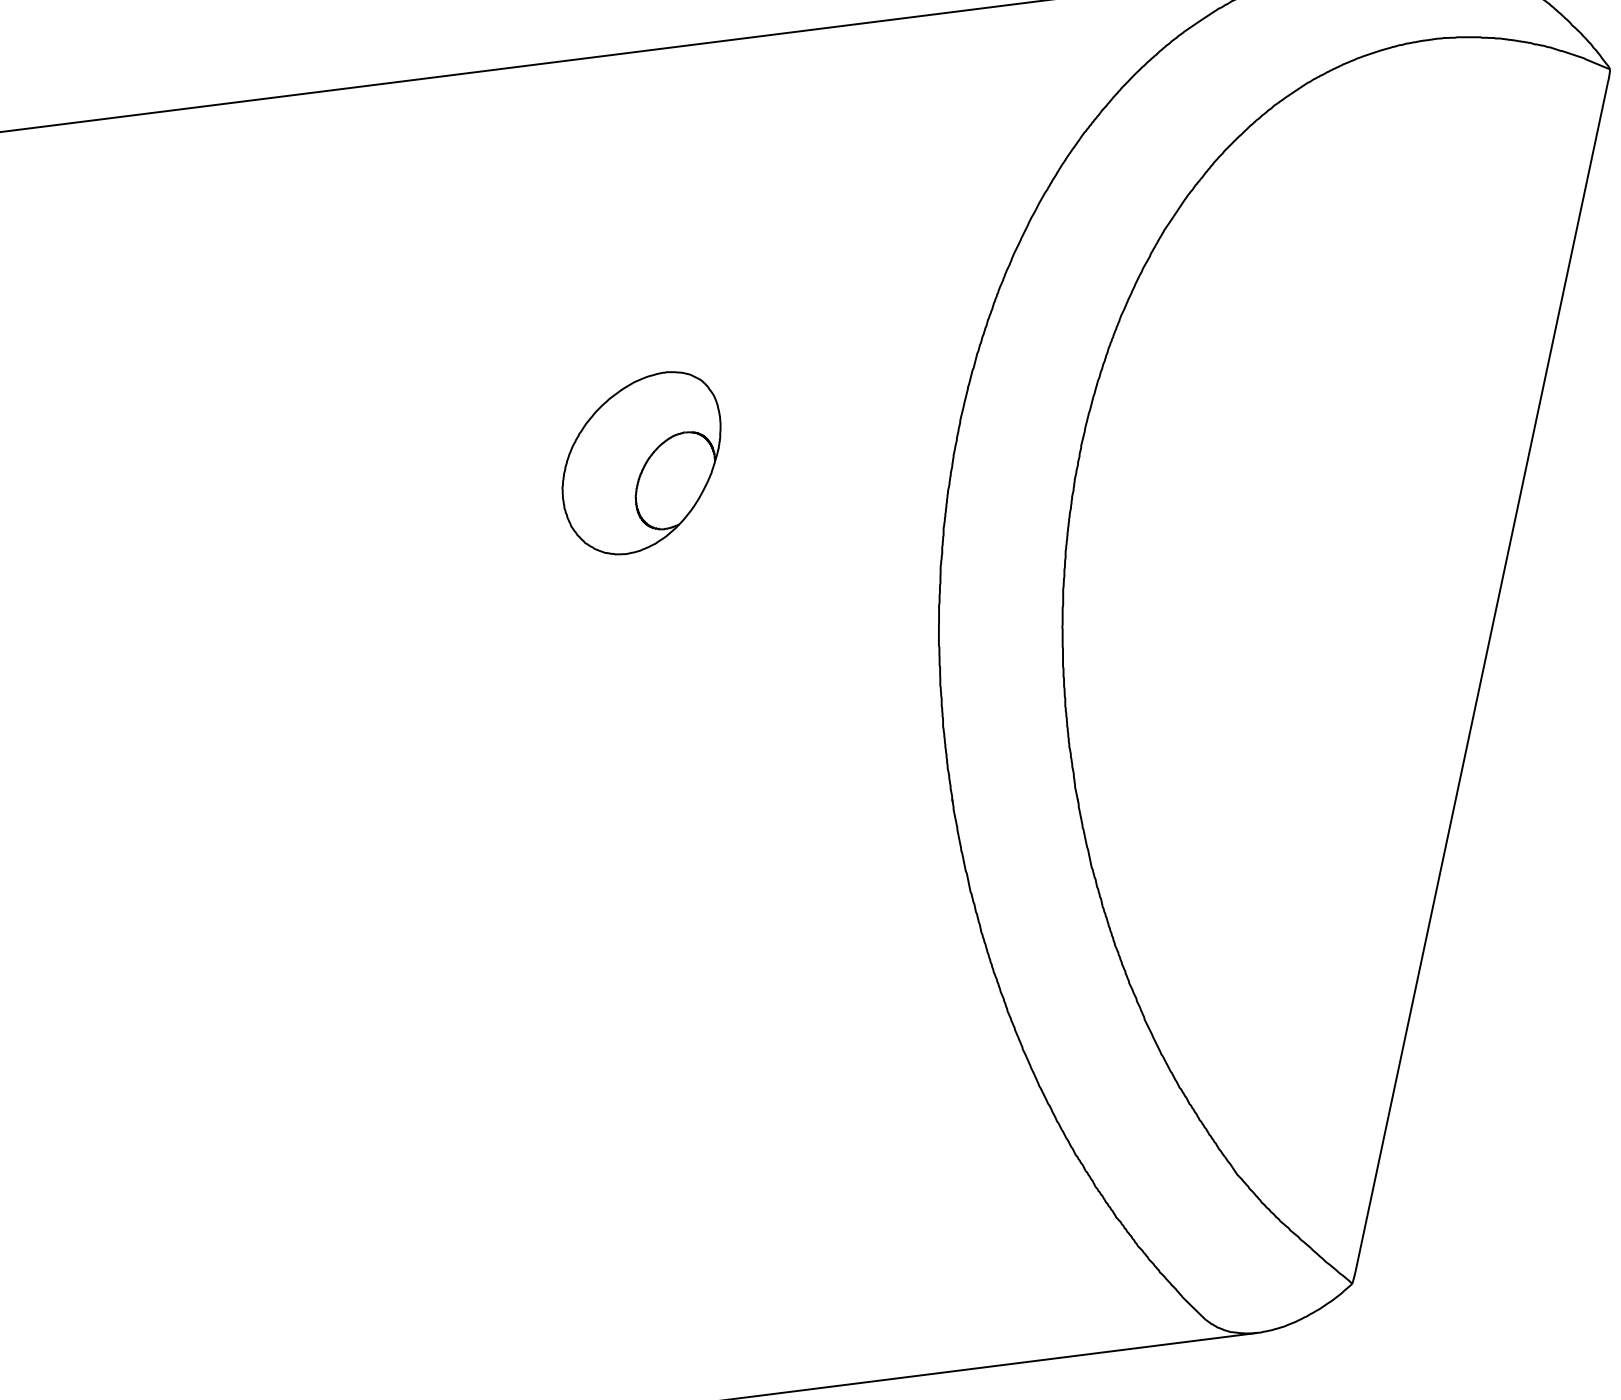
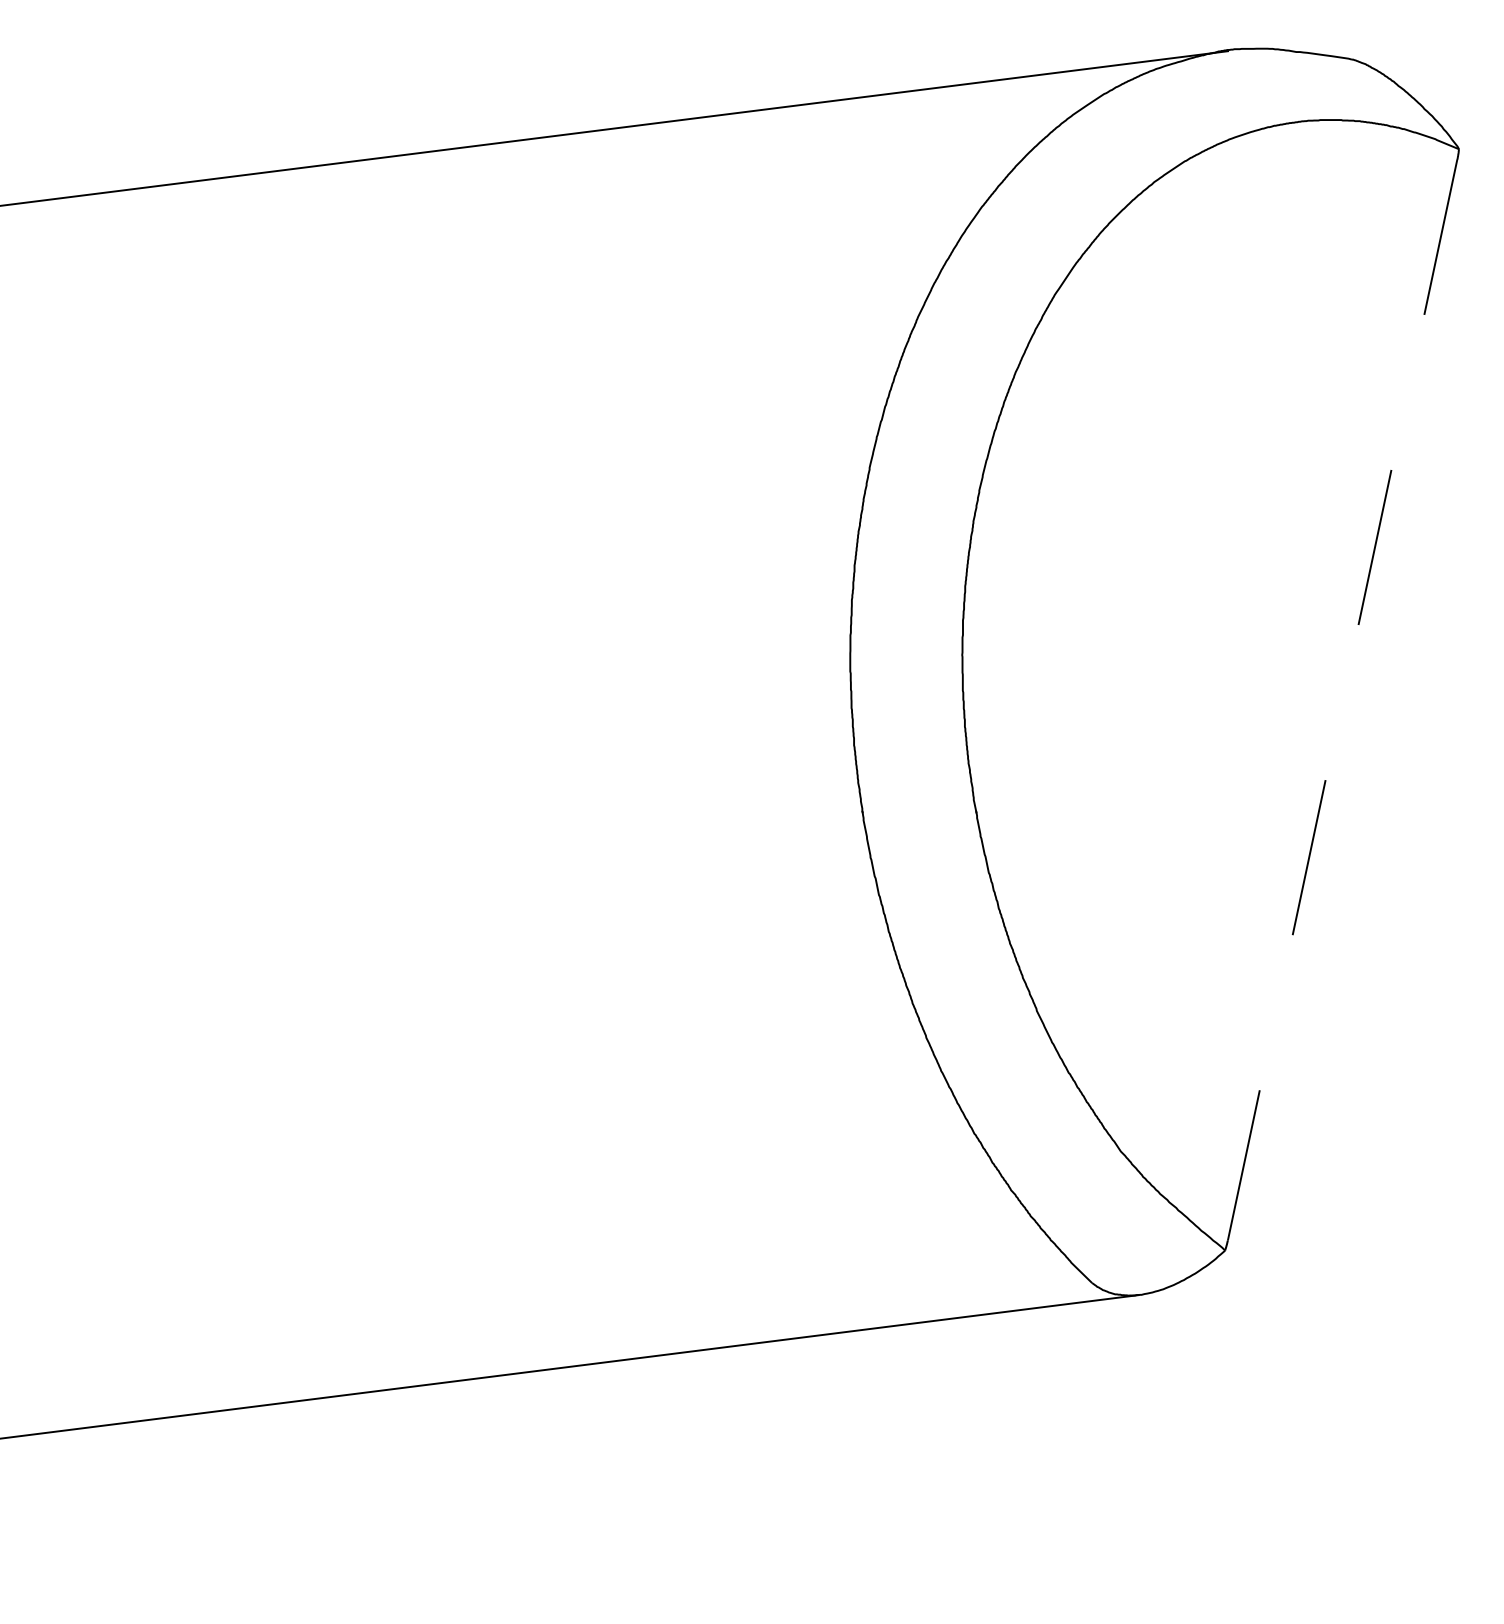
part: (641, 462) -> (580, 505), removed
line: (1481, 677) -> (1342, 700), solid -> dashed

